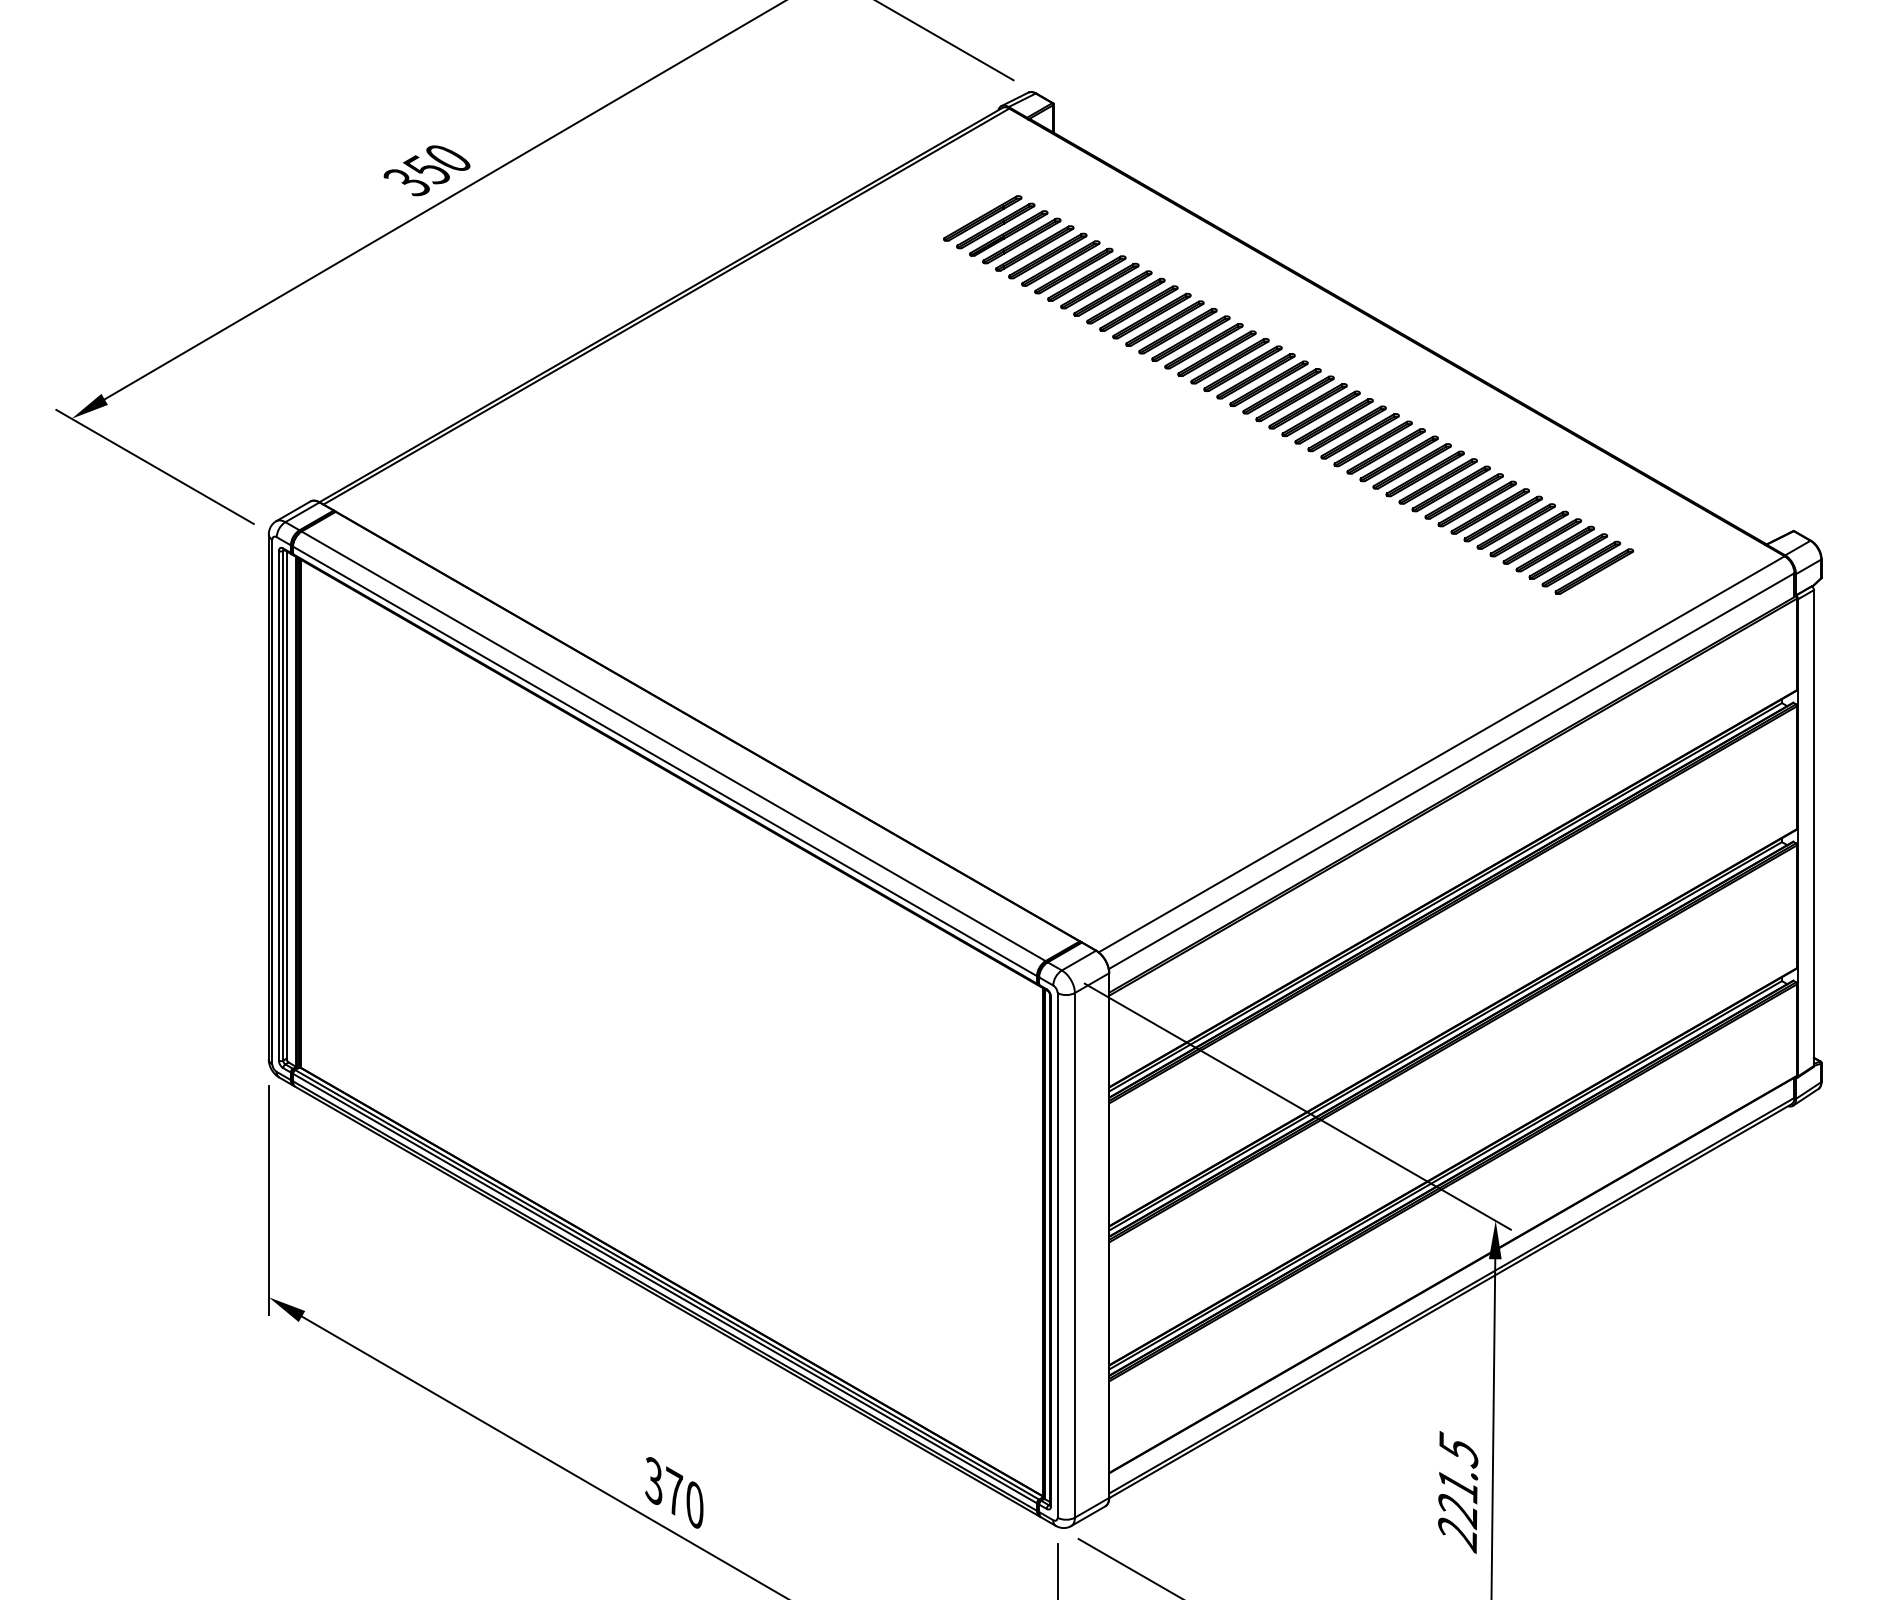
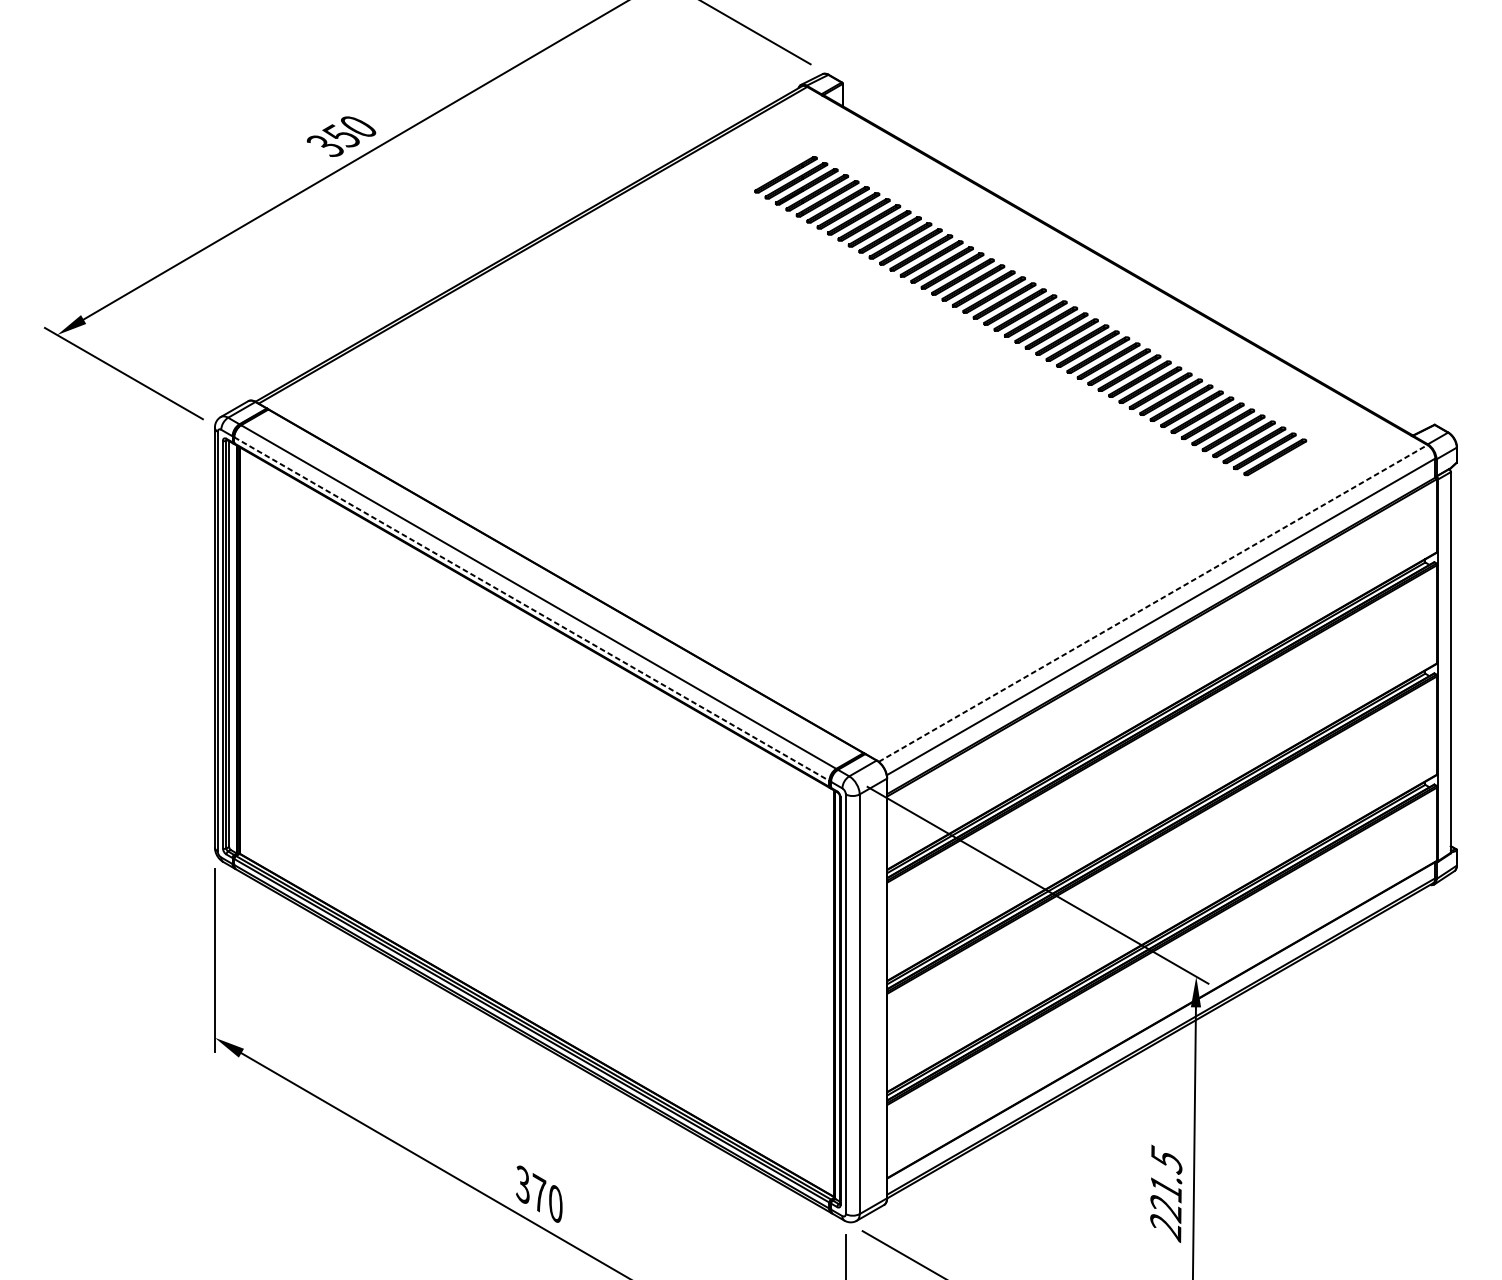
line: (1442, 754) -> (1153, 603), solid -> dashed
line: (664, 761) -> (531, 609), solid -> dashed

